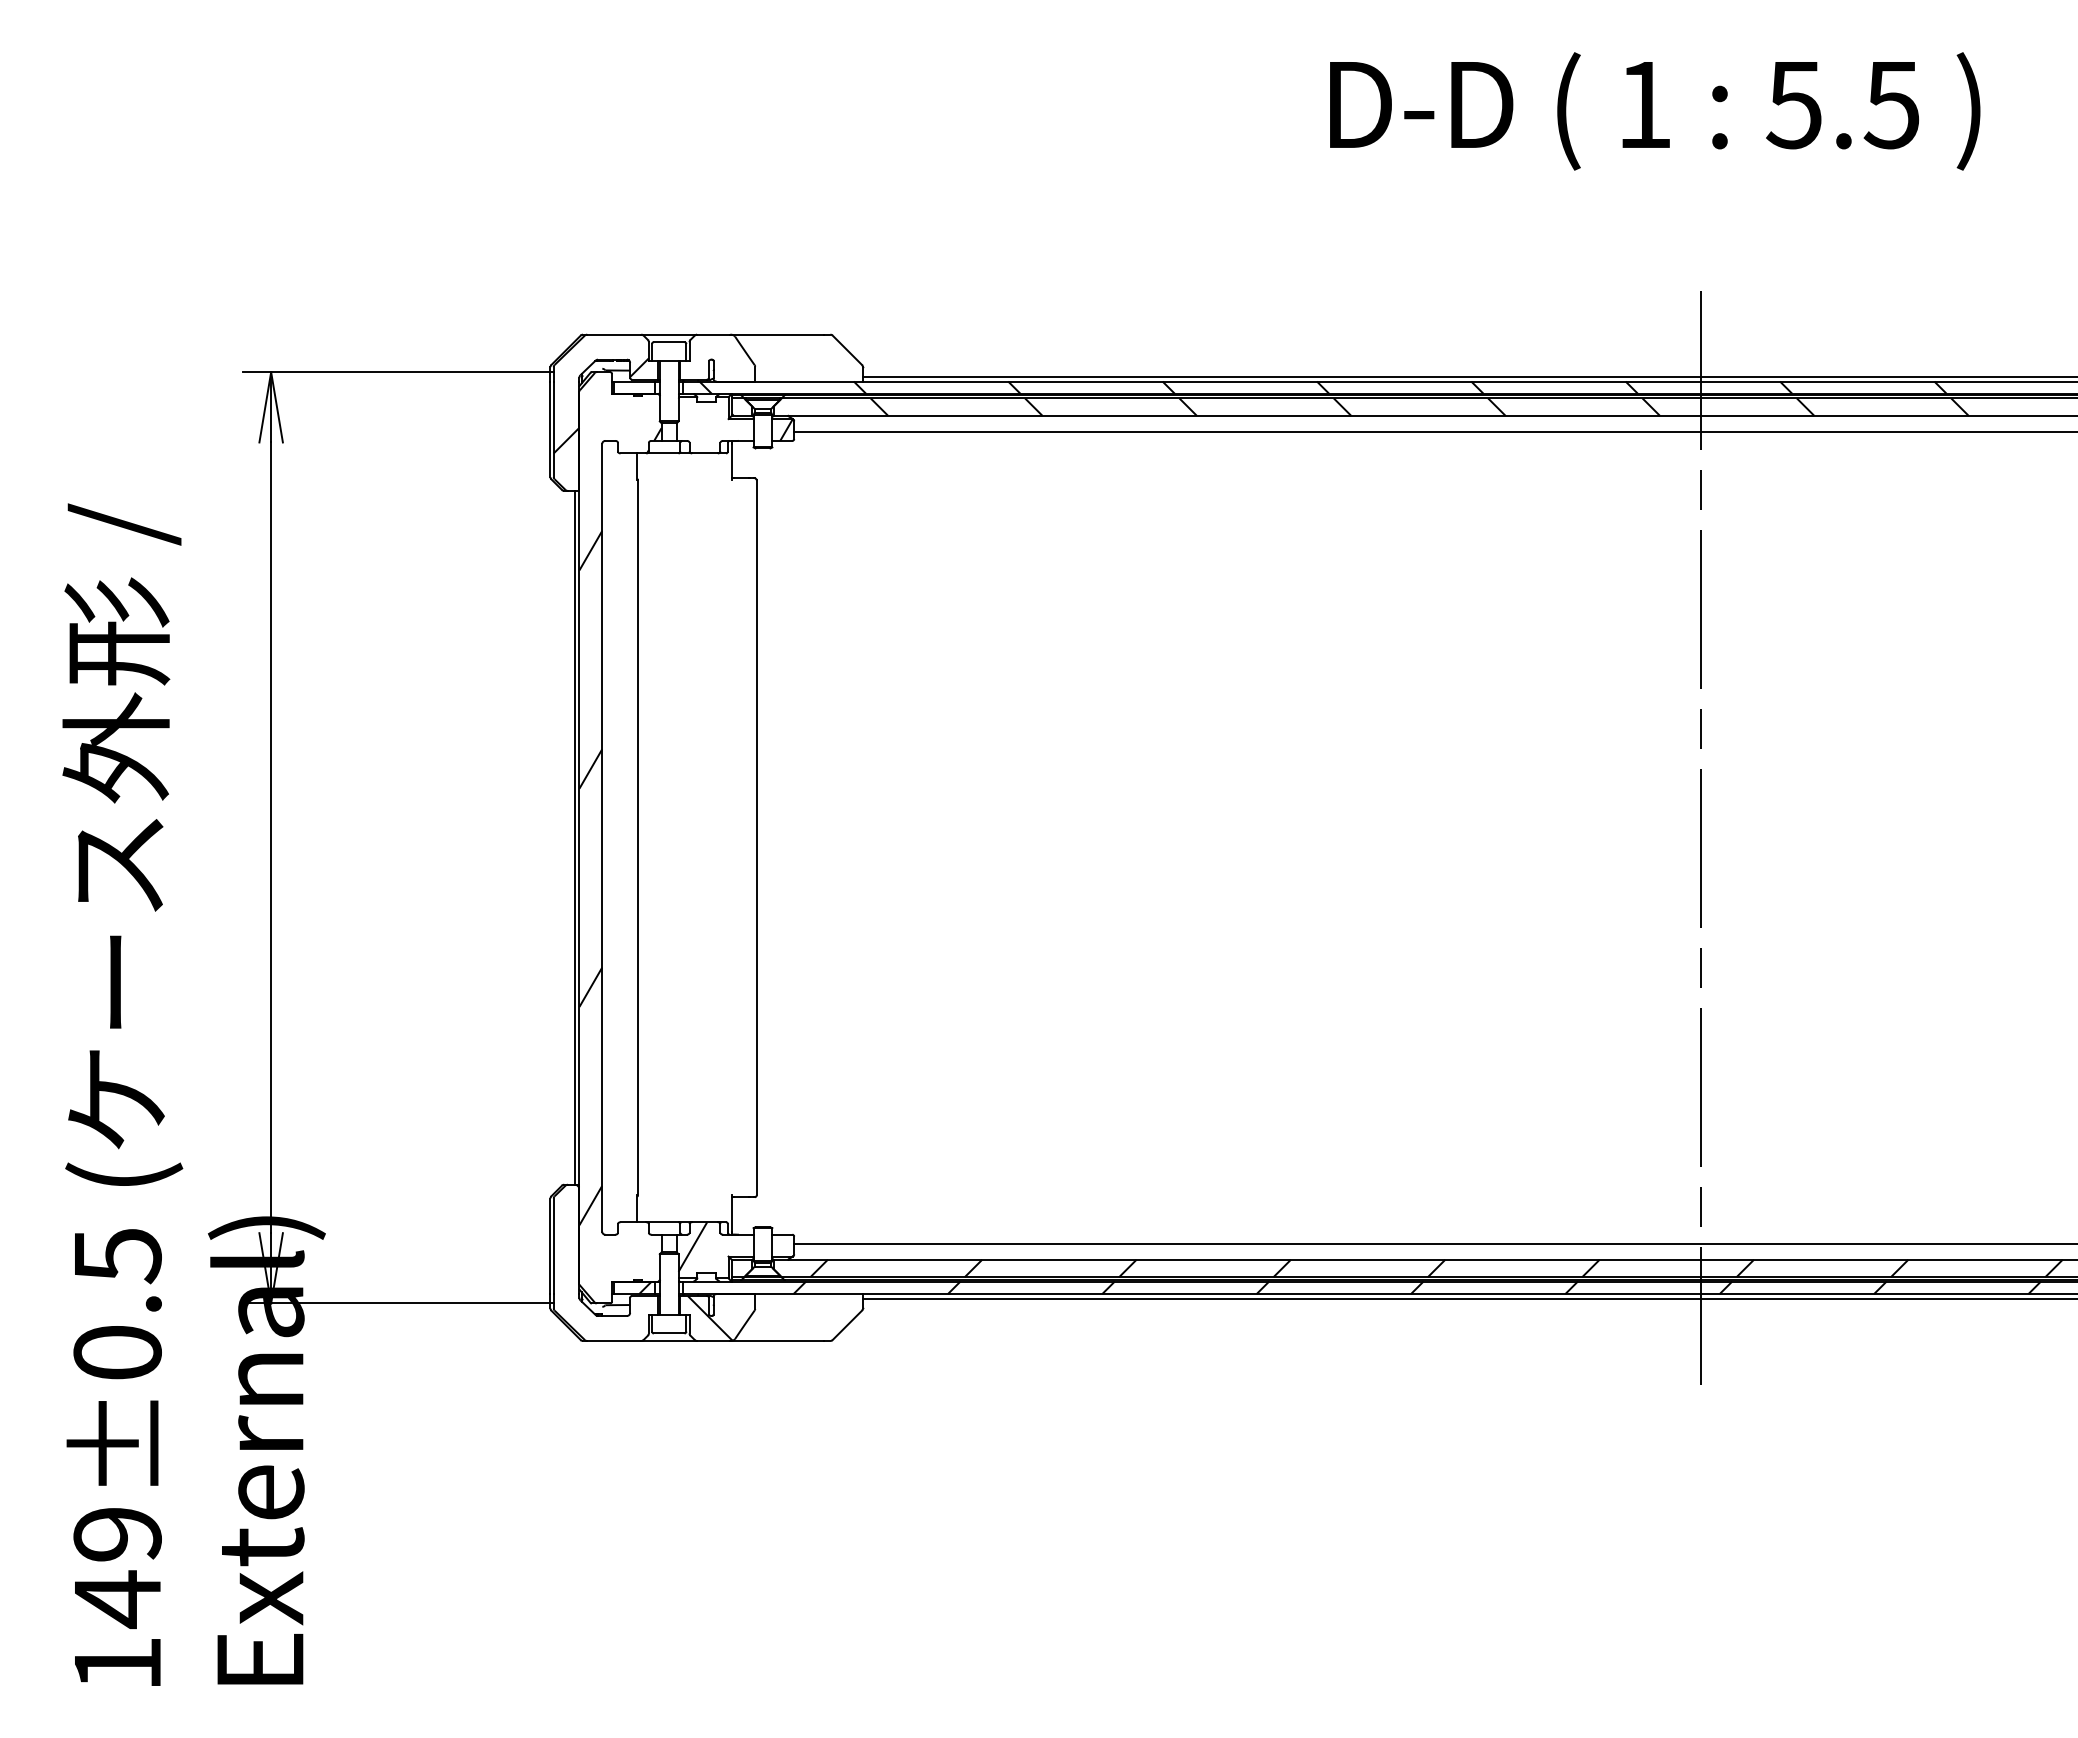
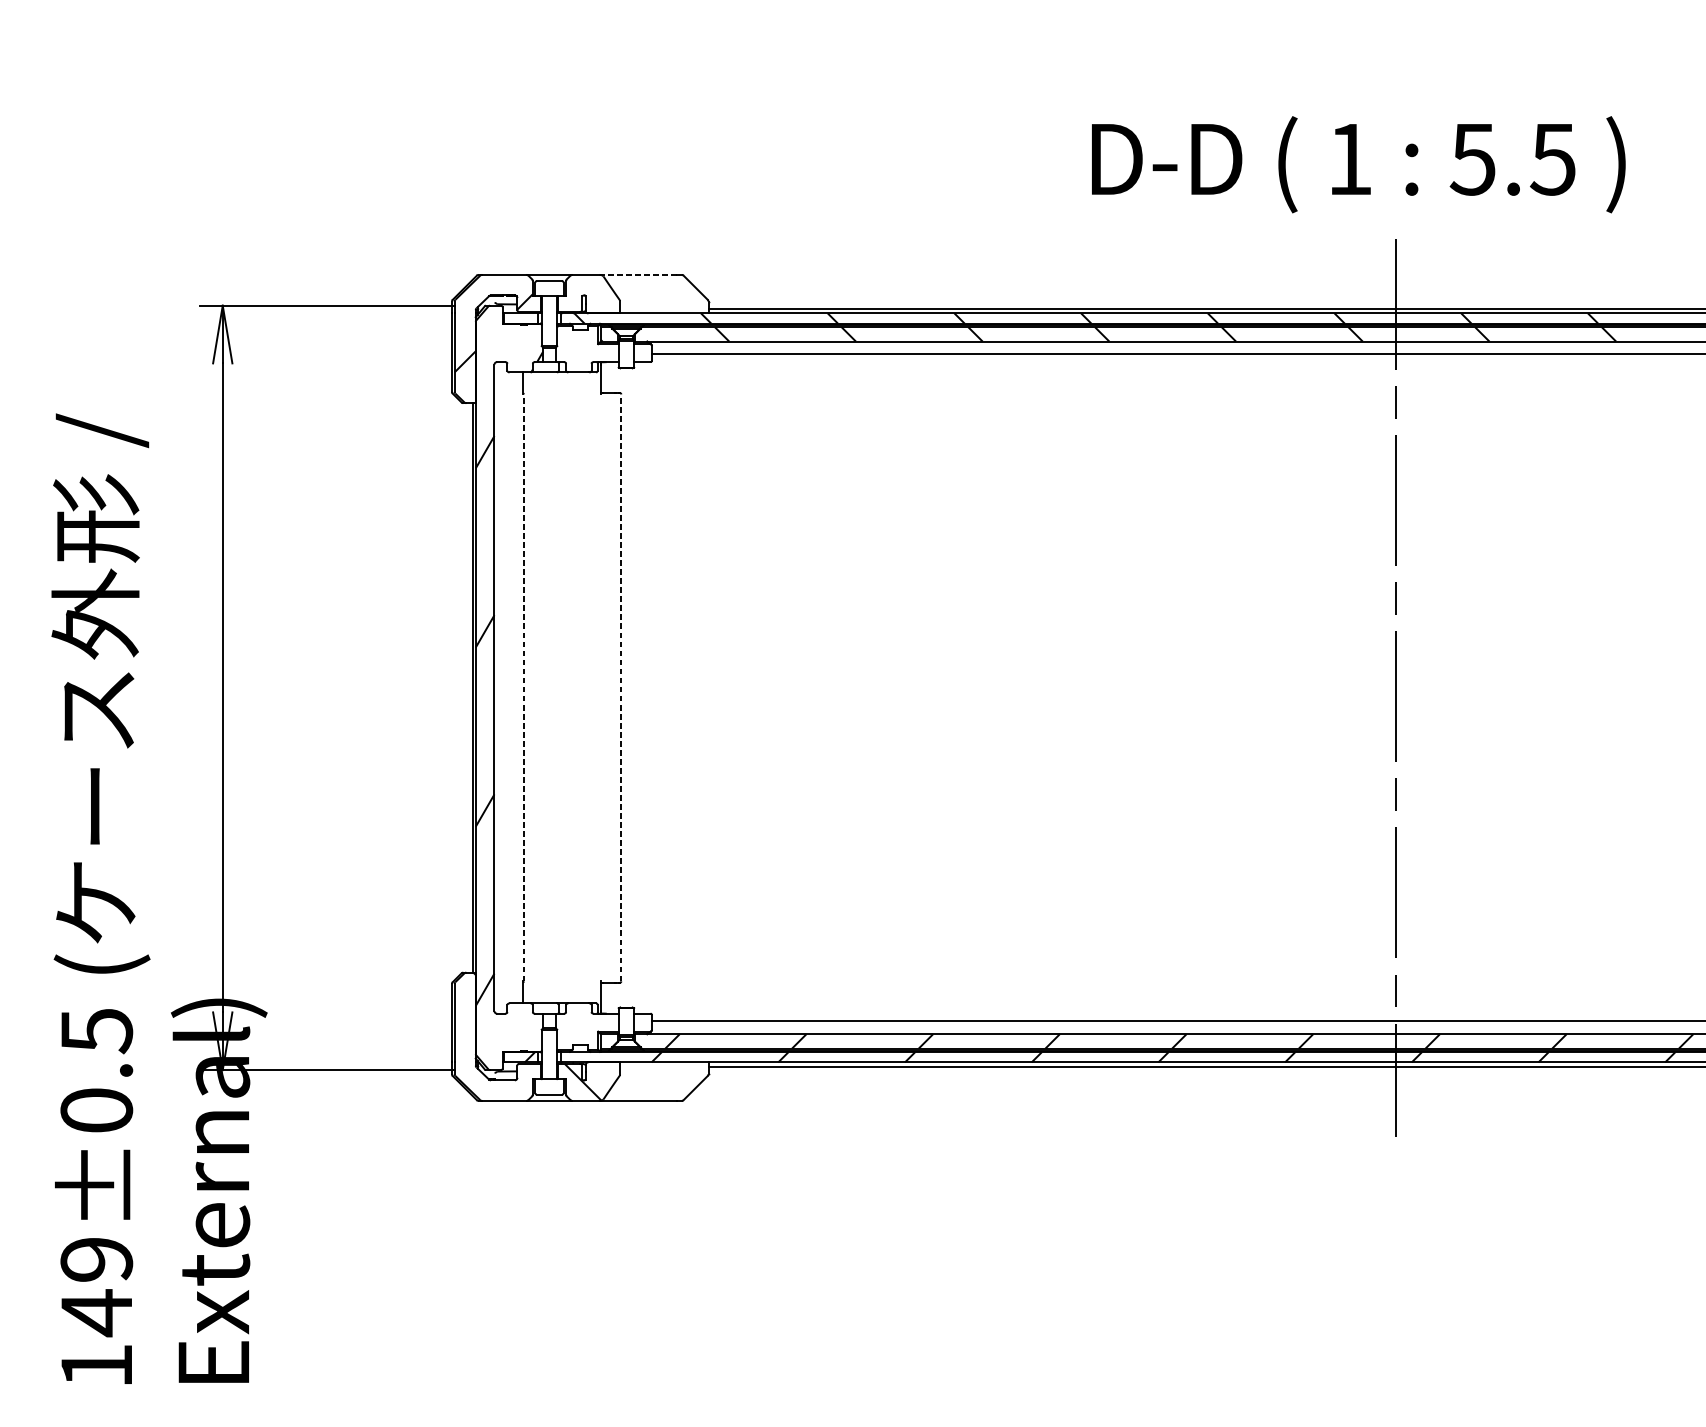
text: (1655, 111) -> (1359, 164), moved
line: (777, 334) -> (638, 274), solid -> dashed
hatch: (786, 429) -> (645, 352), removed
line: (637, 837) -> (523, 687), solid -> dashed
line: (756, 837) -> (621, 687), solid -> dashed
hatch: (692, 1246) -> (568, 1023), removed

